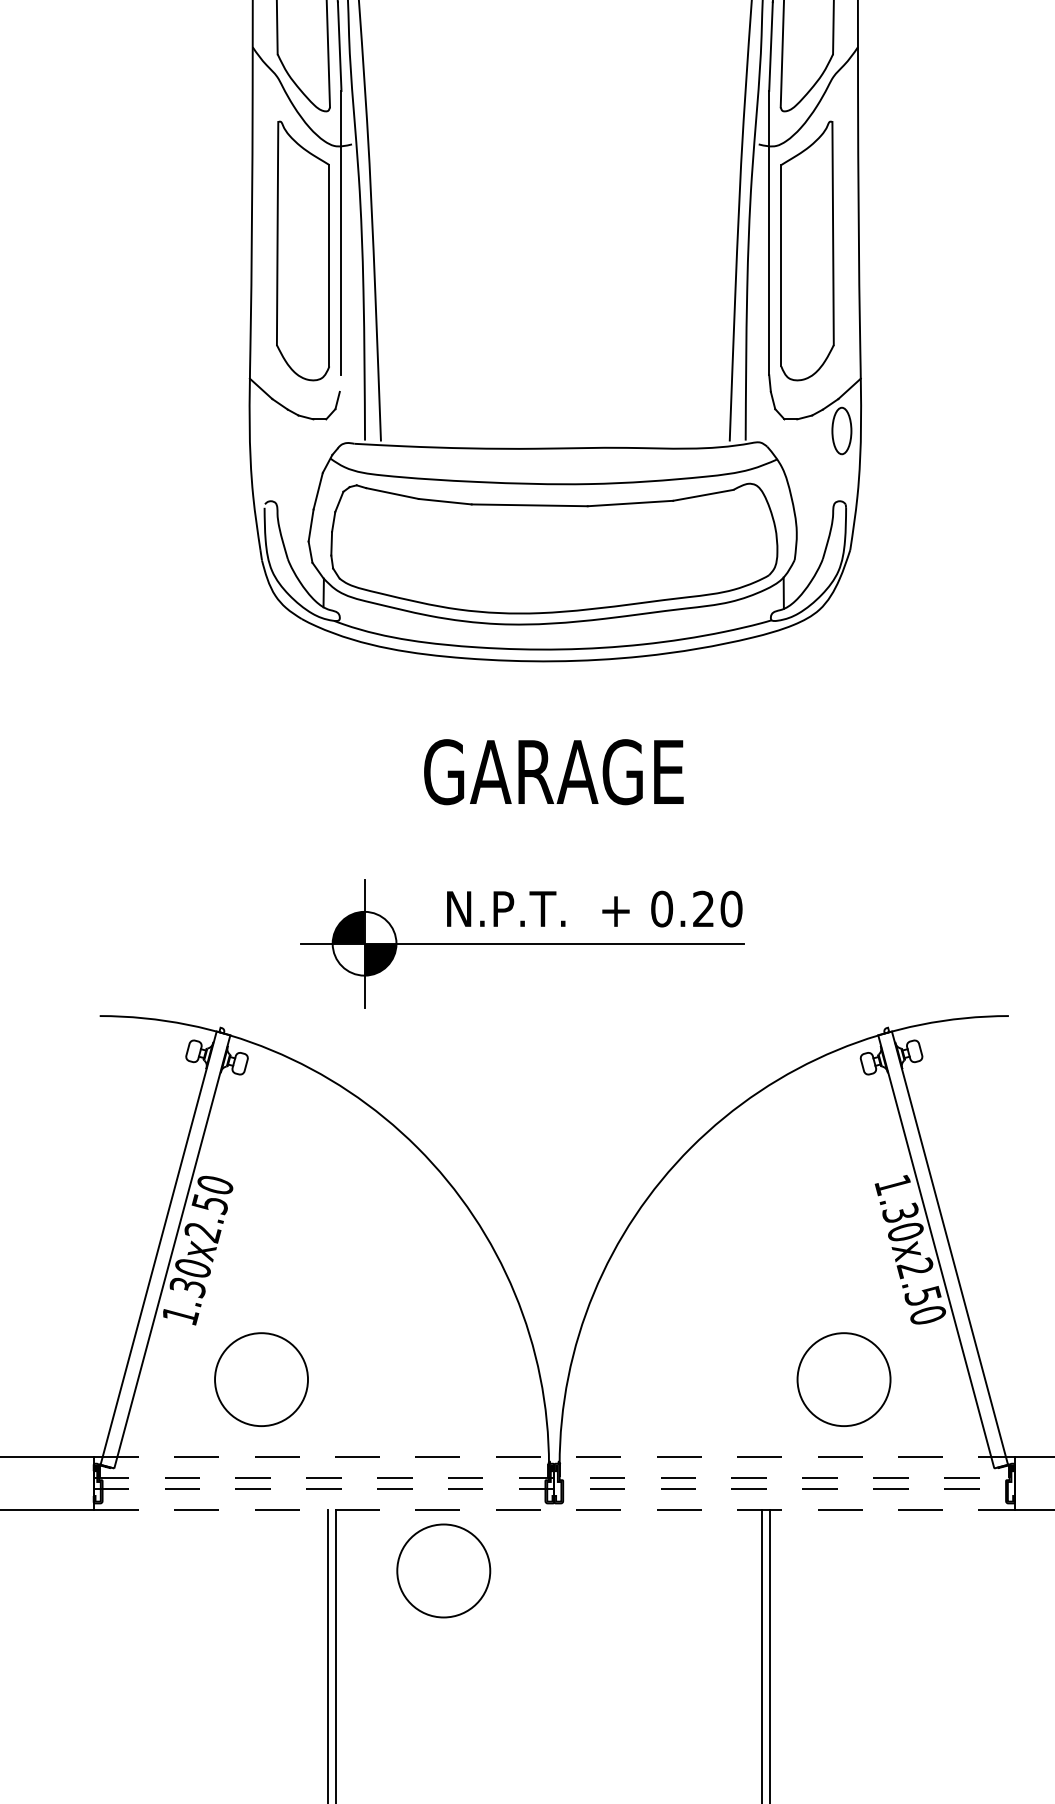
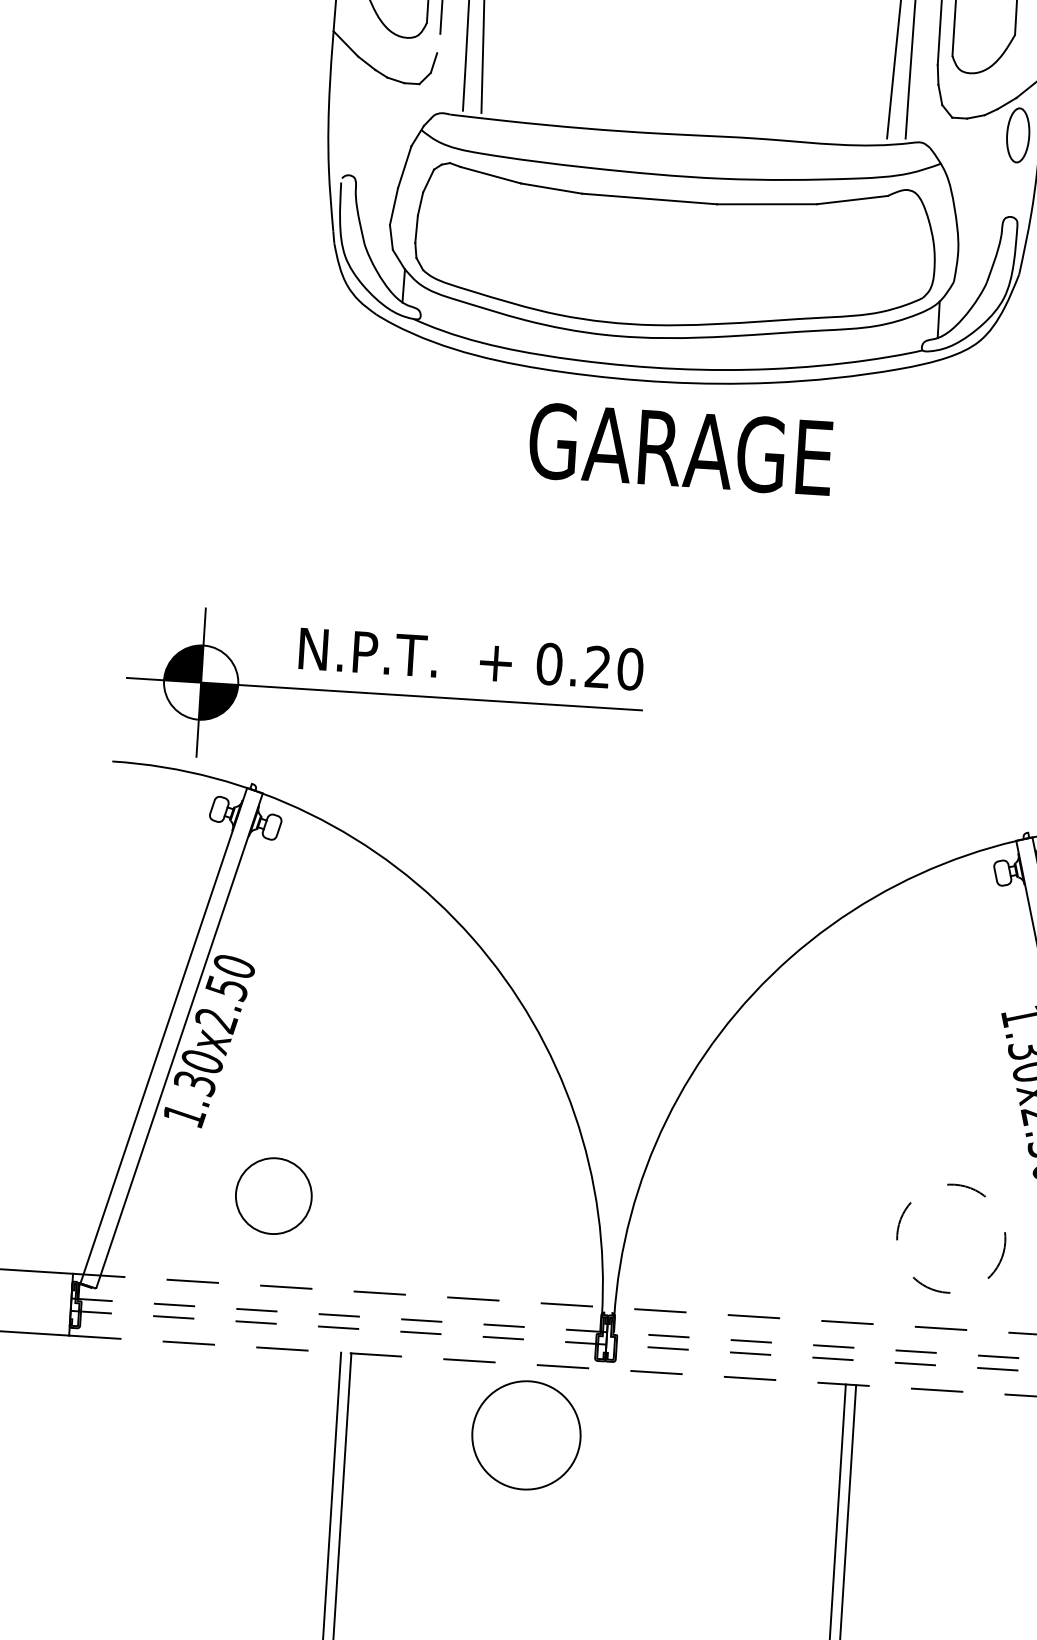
text: (553, 772) -> (680, 449), moved
part: (522, 943) -> (384, 693), moved
circle: (261, 1379) -> (273, 1195), size x0.7
circle: (843, 1379) -> (950, 1238), solid -> dashed
circle: (443, 1570) -> (526, 1434), moved

